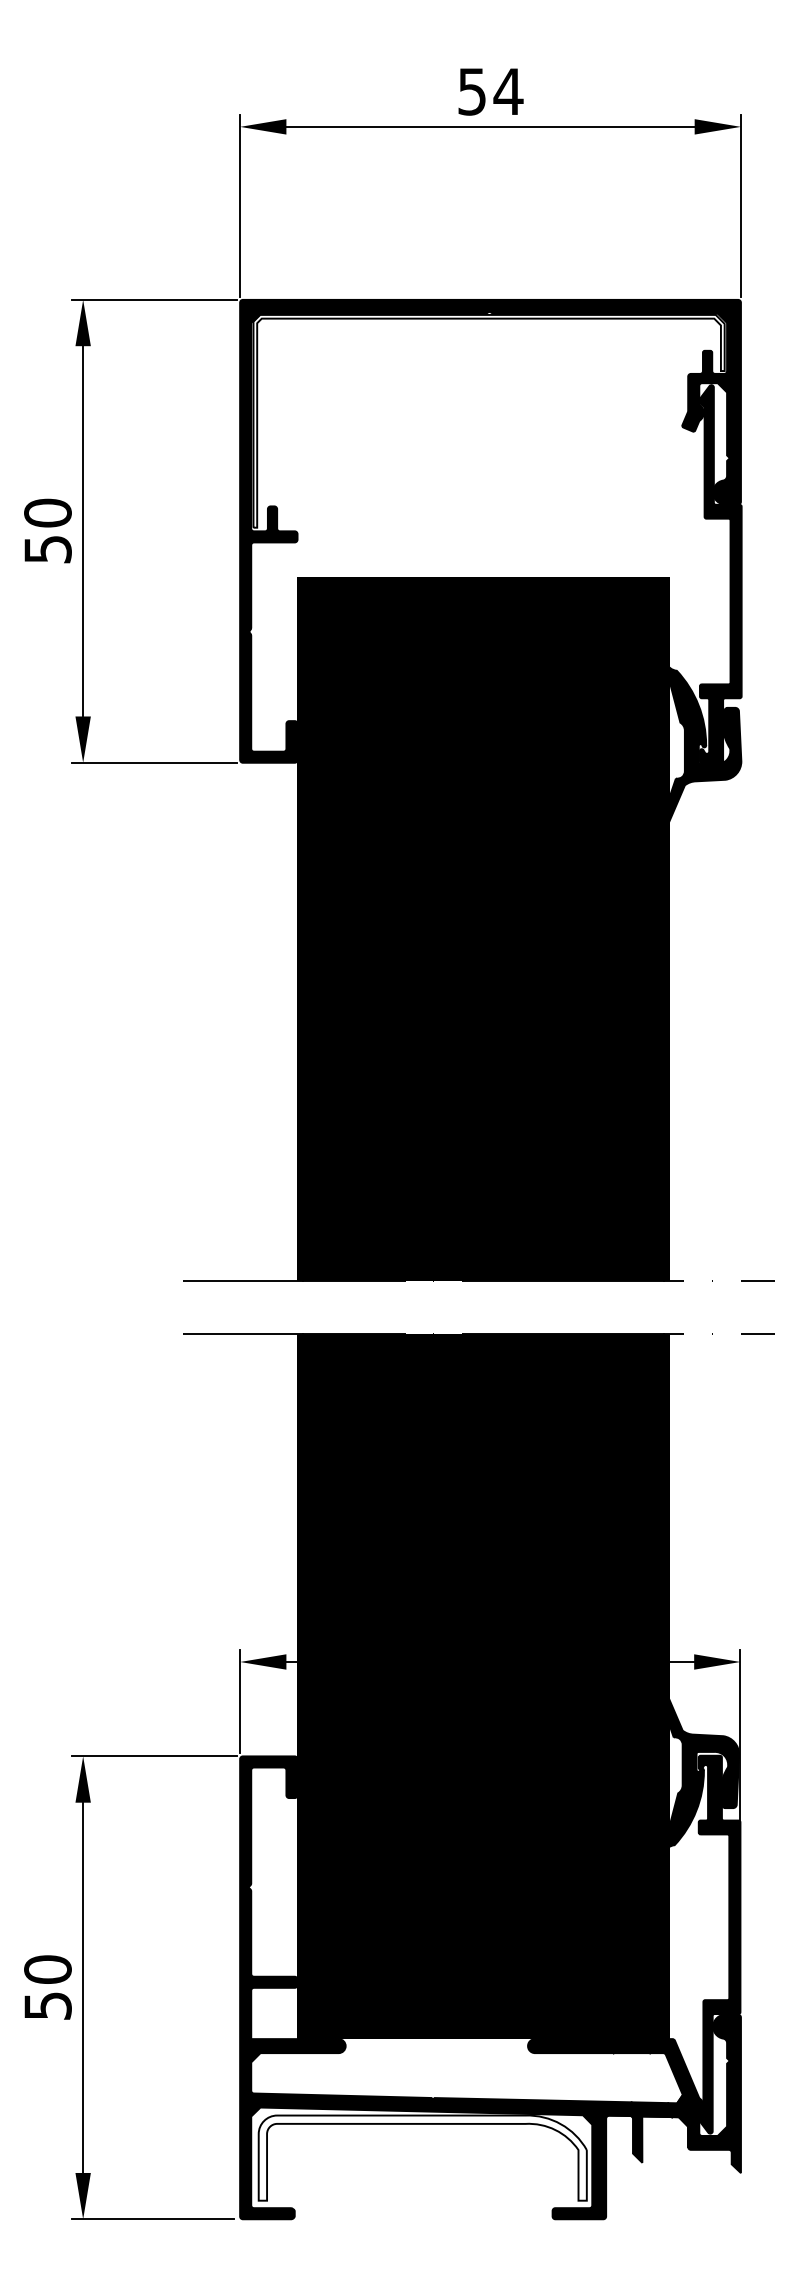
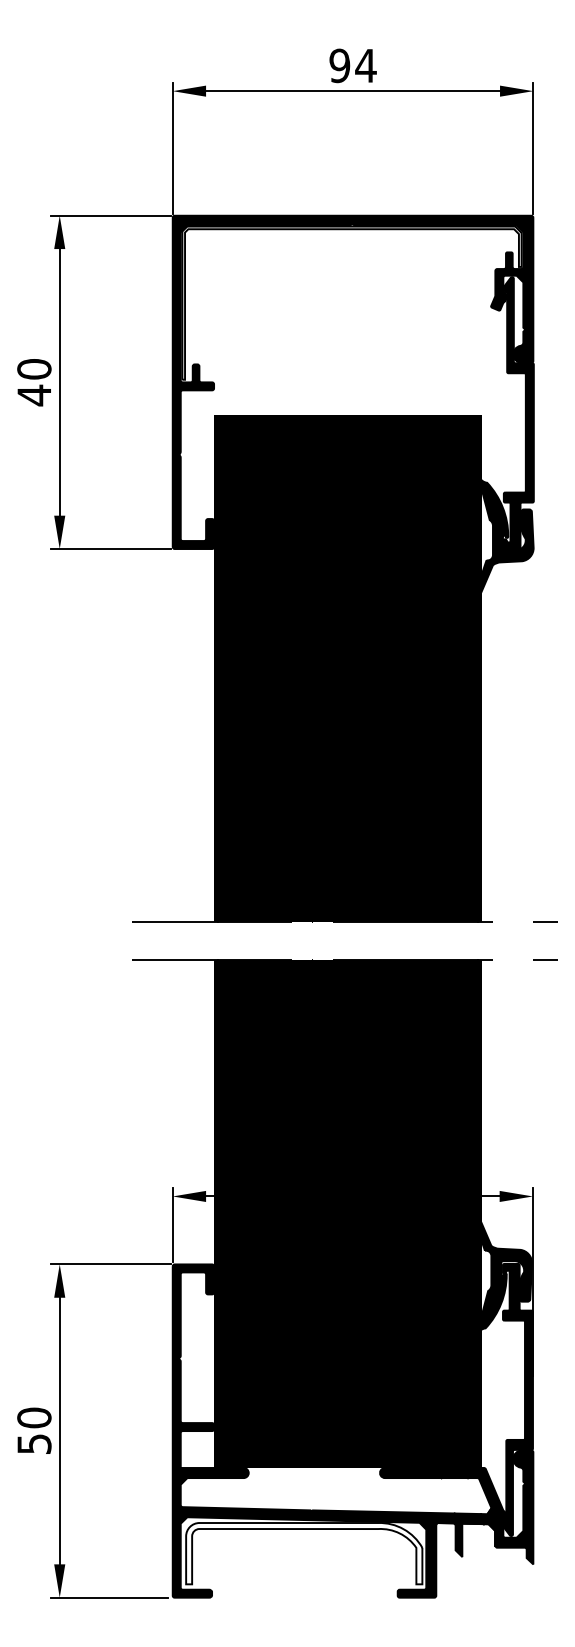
text: (471, 91) -> (339, 65), 54 -> 94
text: (47, 549) -> (34, 395), 50 -> 40

